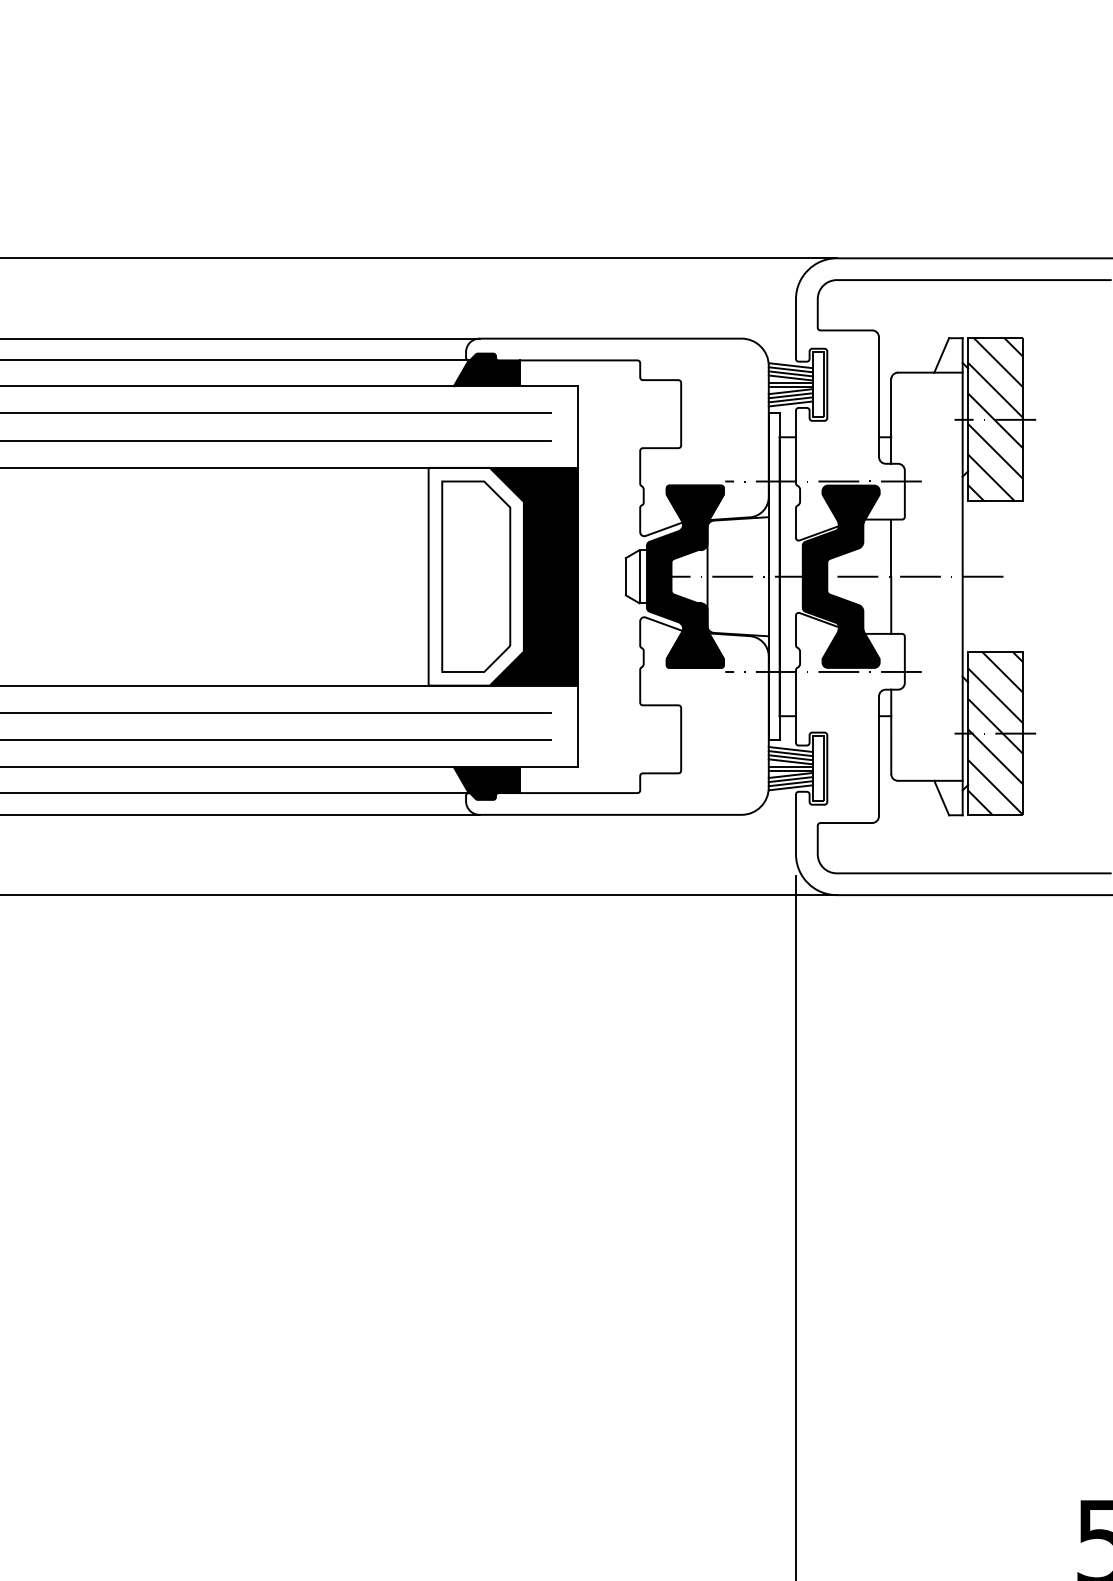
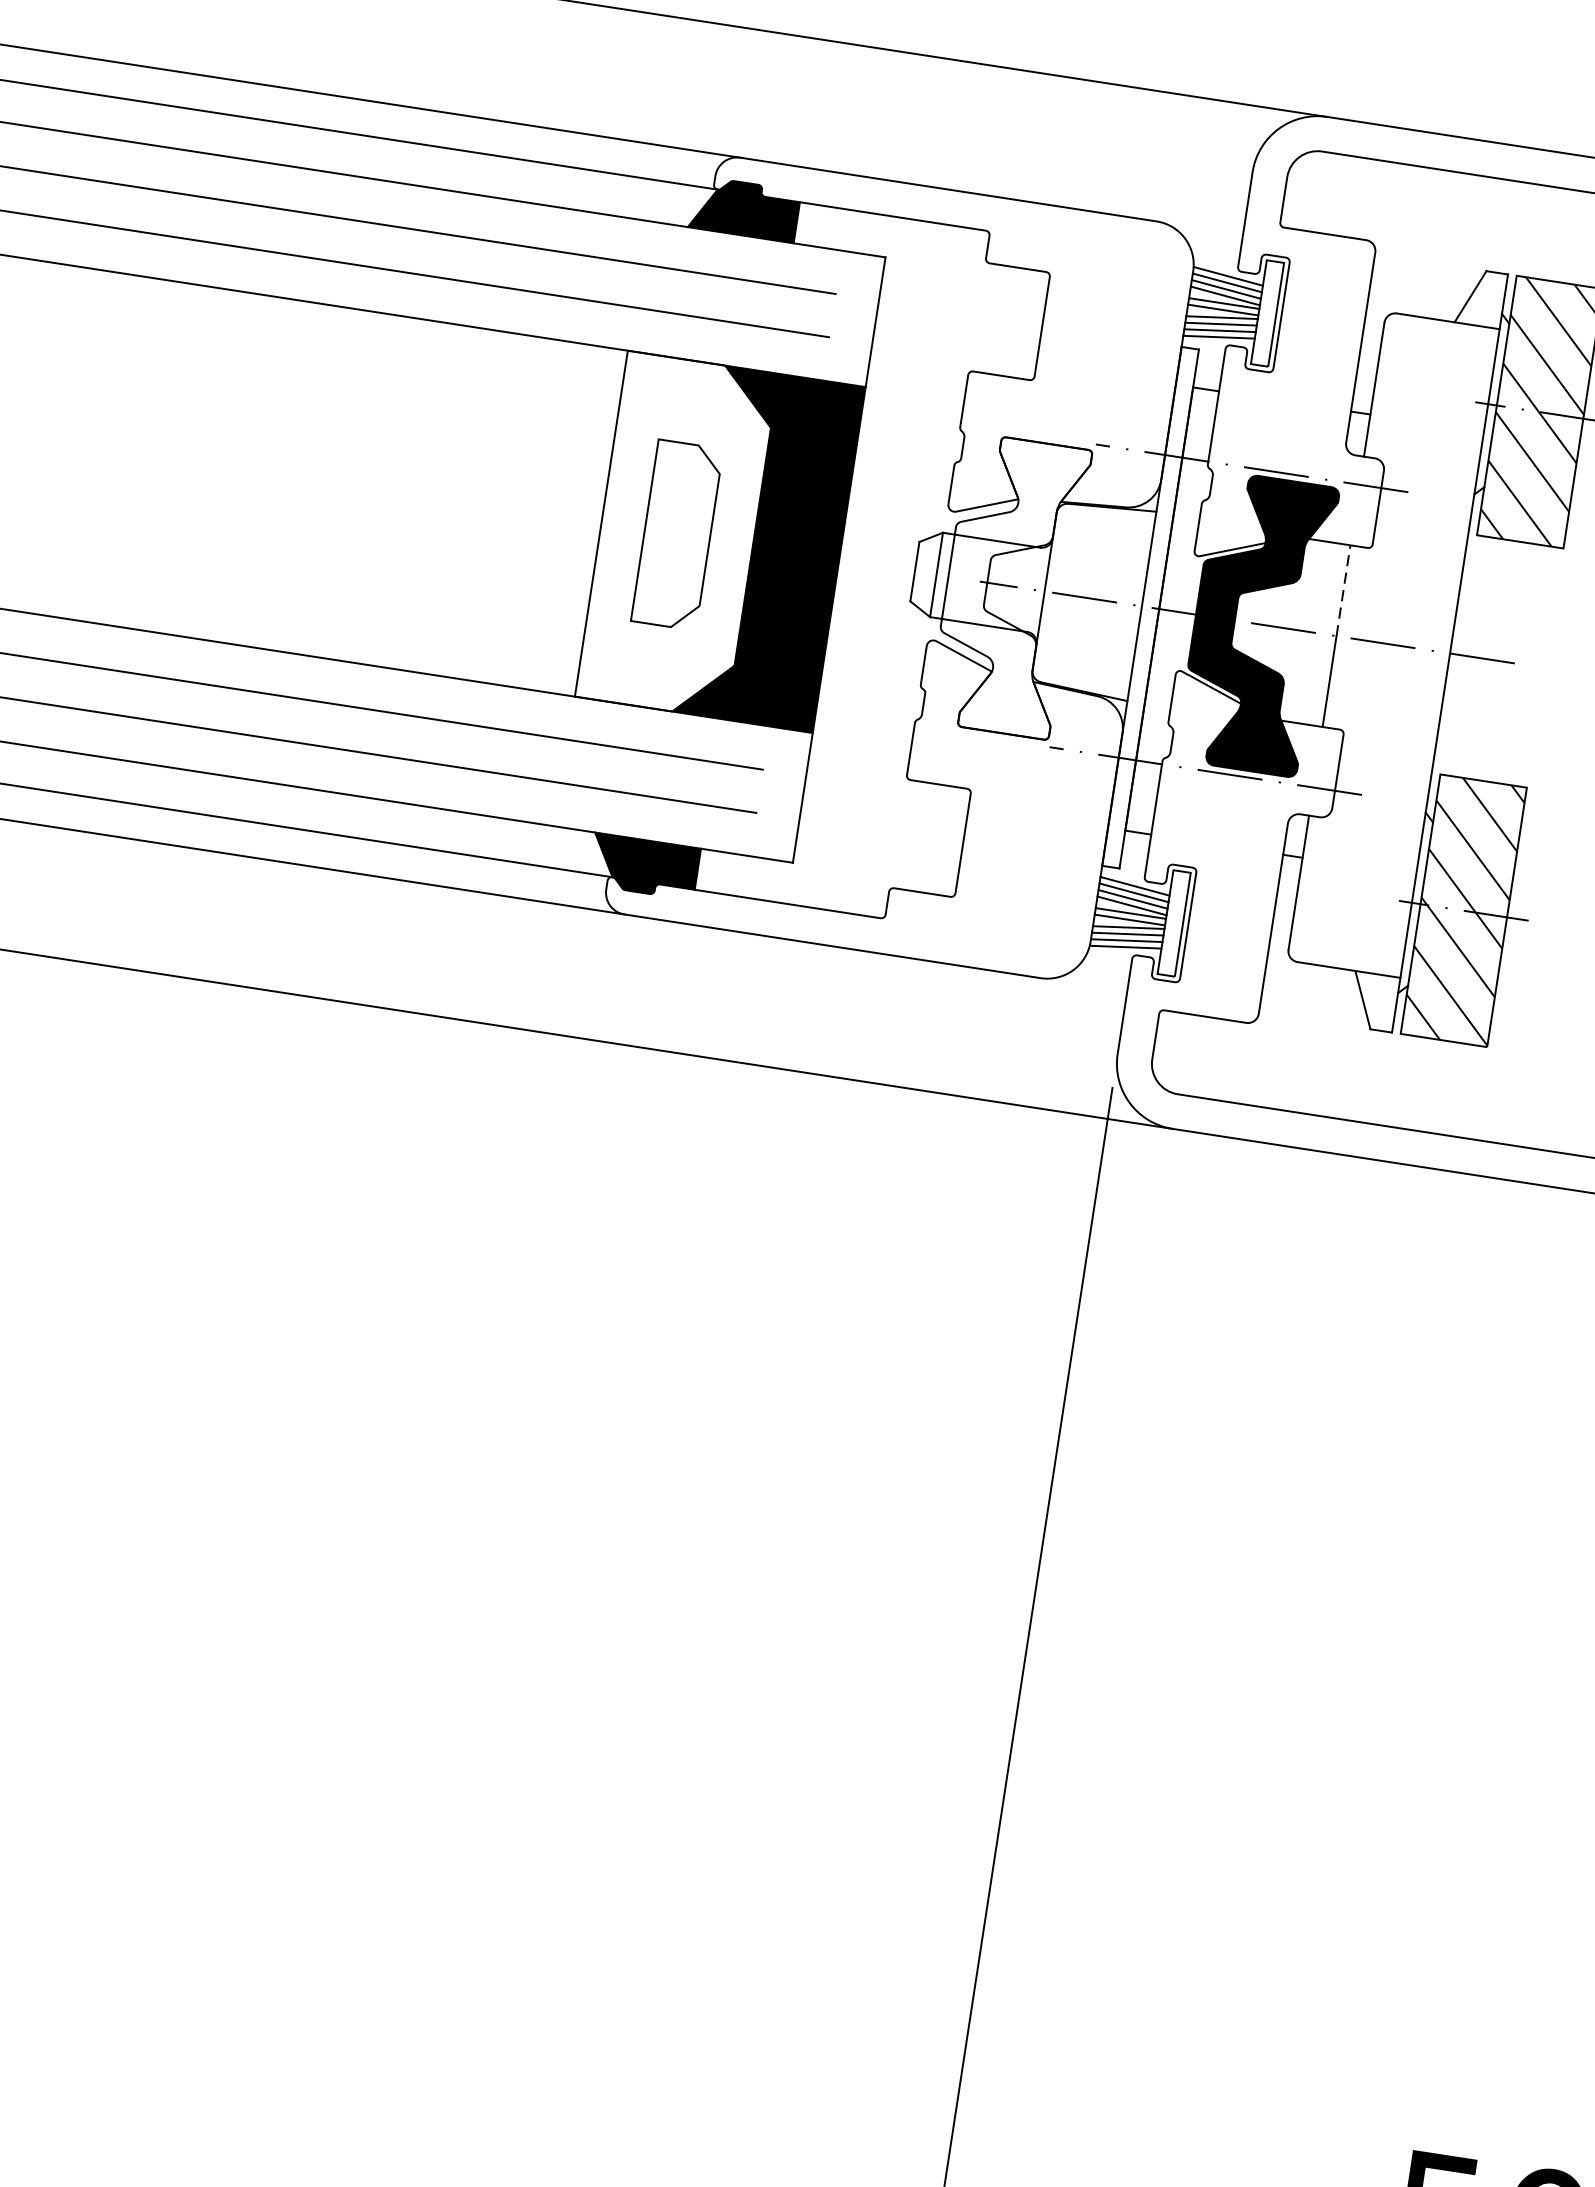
line: (891, 548) -> (1343, 591), solid -> dashed
part: (476, 576) -> (677, 534), size x0.6
fill: (685, 576) -> (1009, 585), removed

